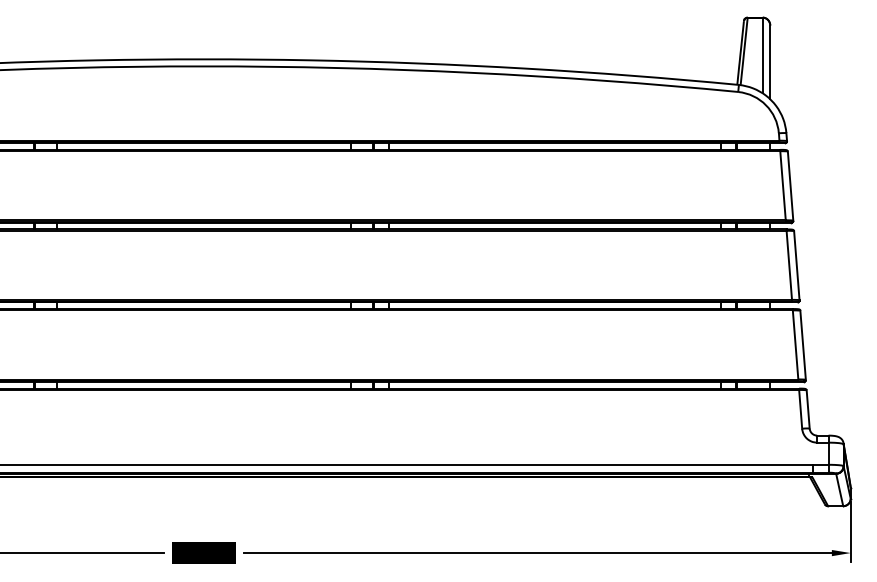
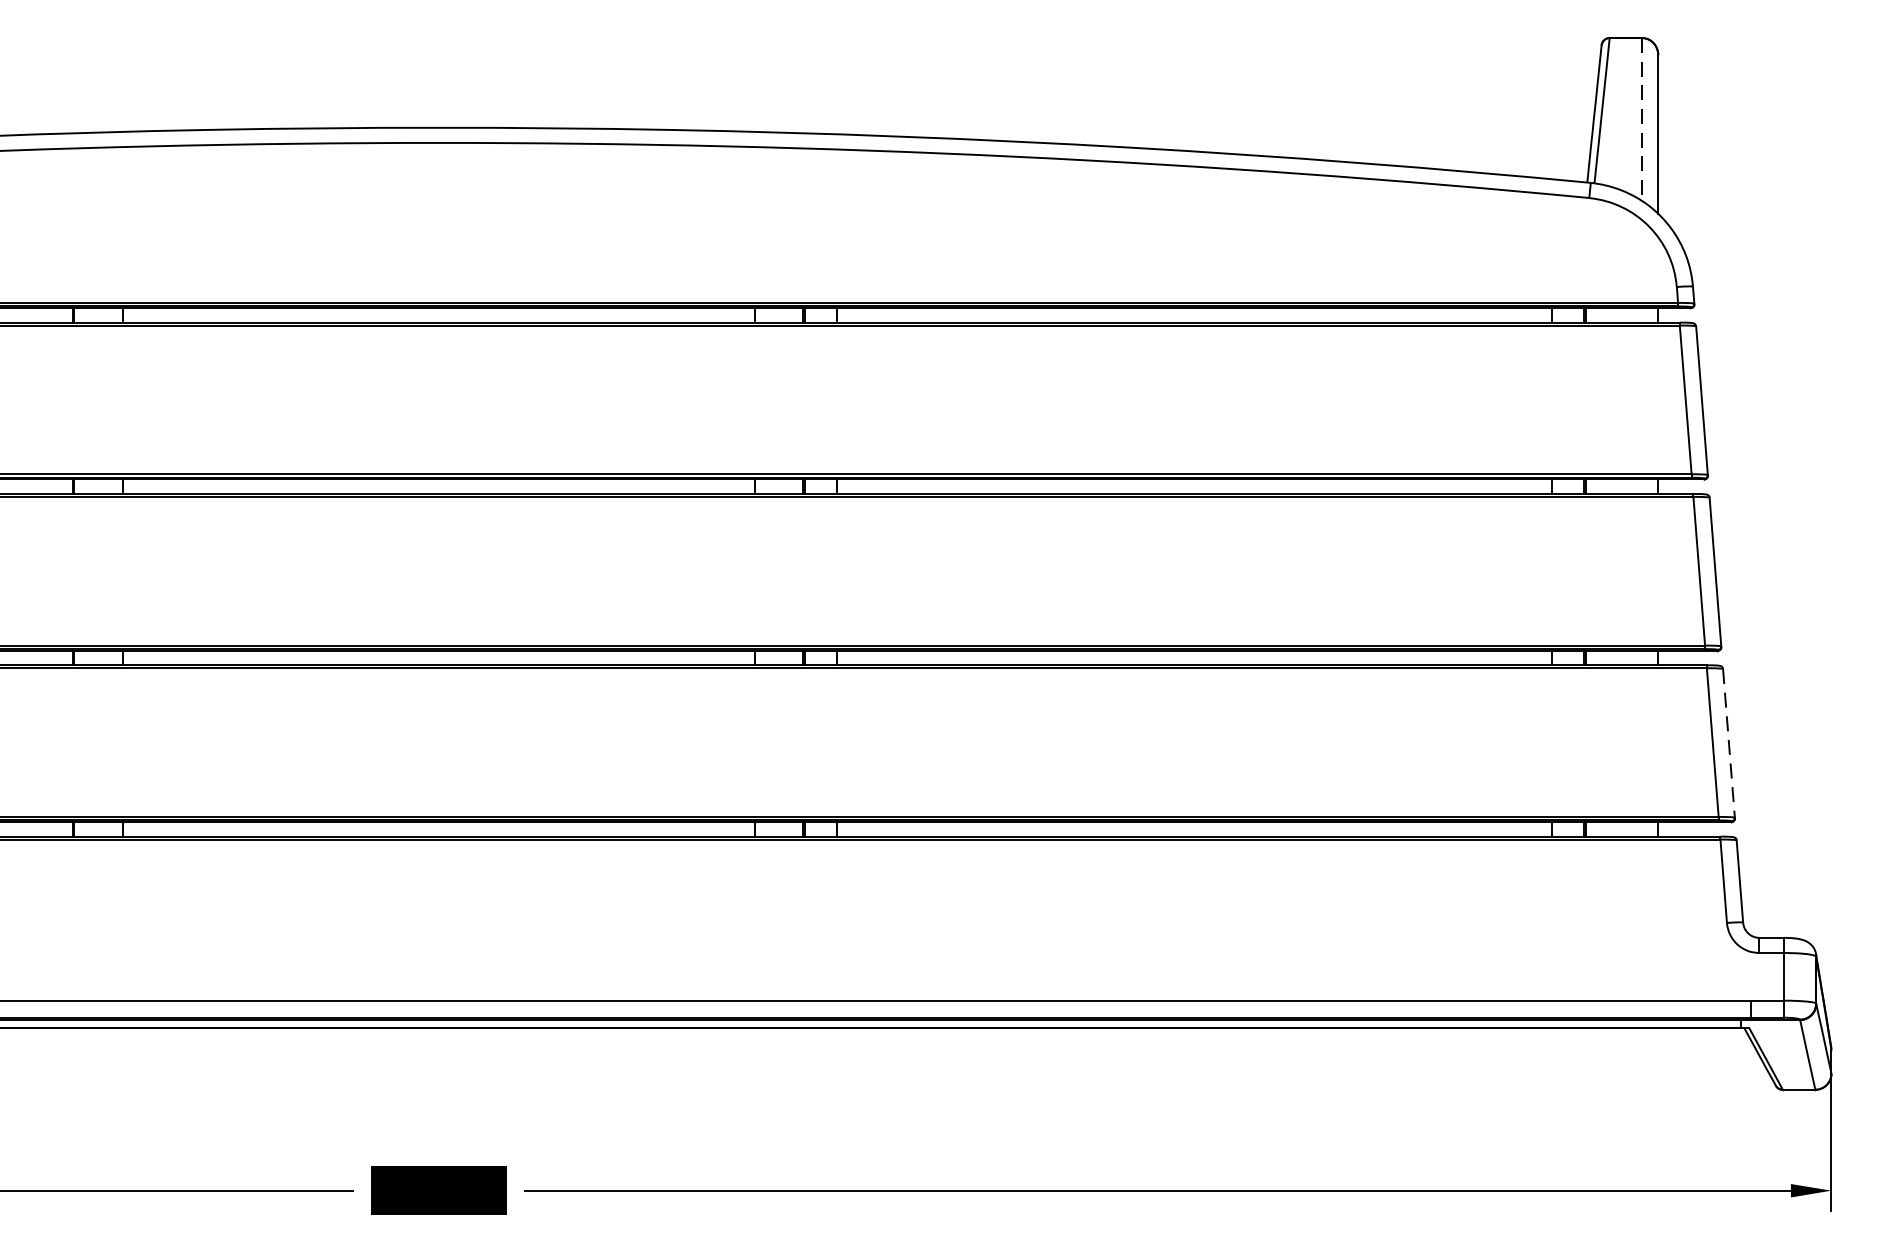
line: (762, 55) -> (1641, 119), solid -> dashed
line: (803, 345) -> (1729, 743), solid -> dashed

